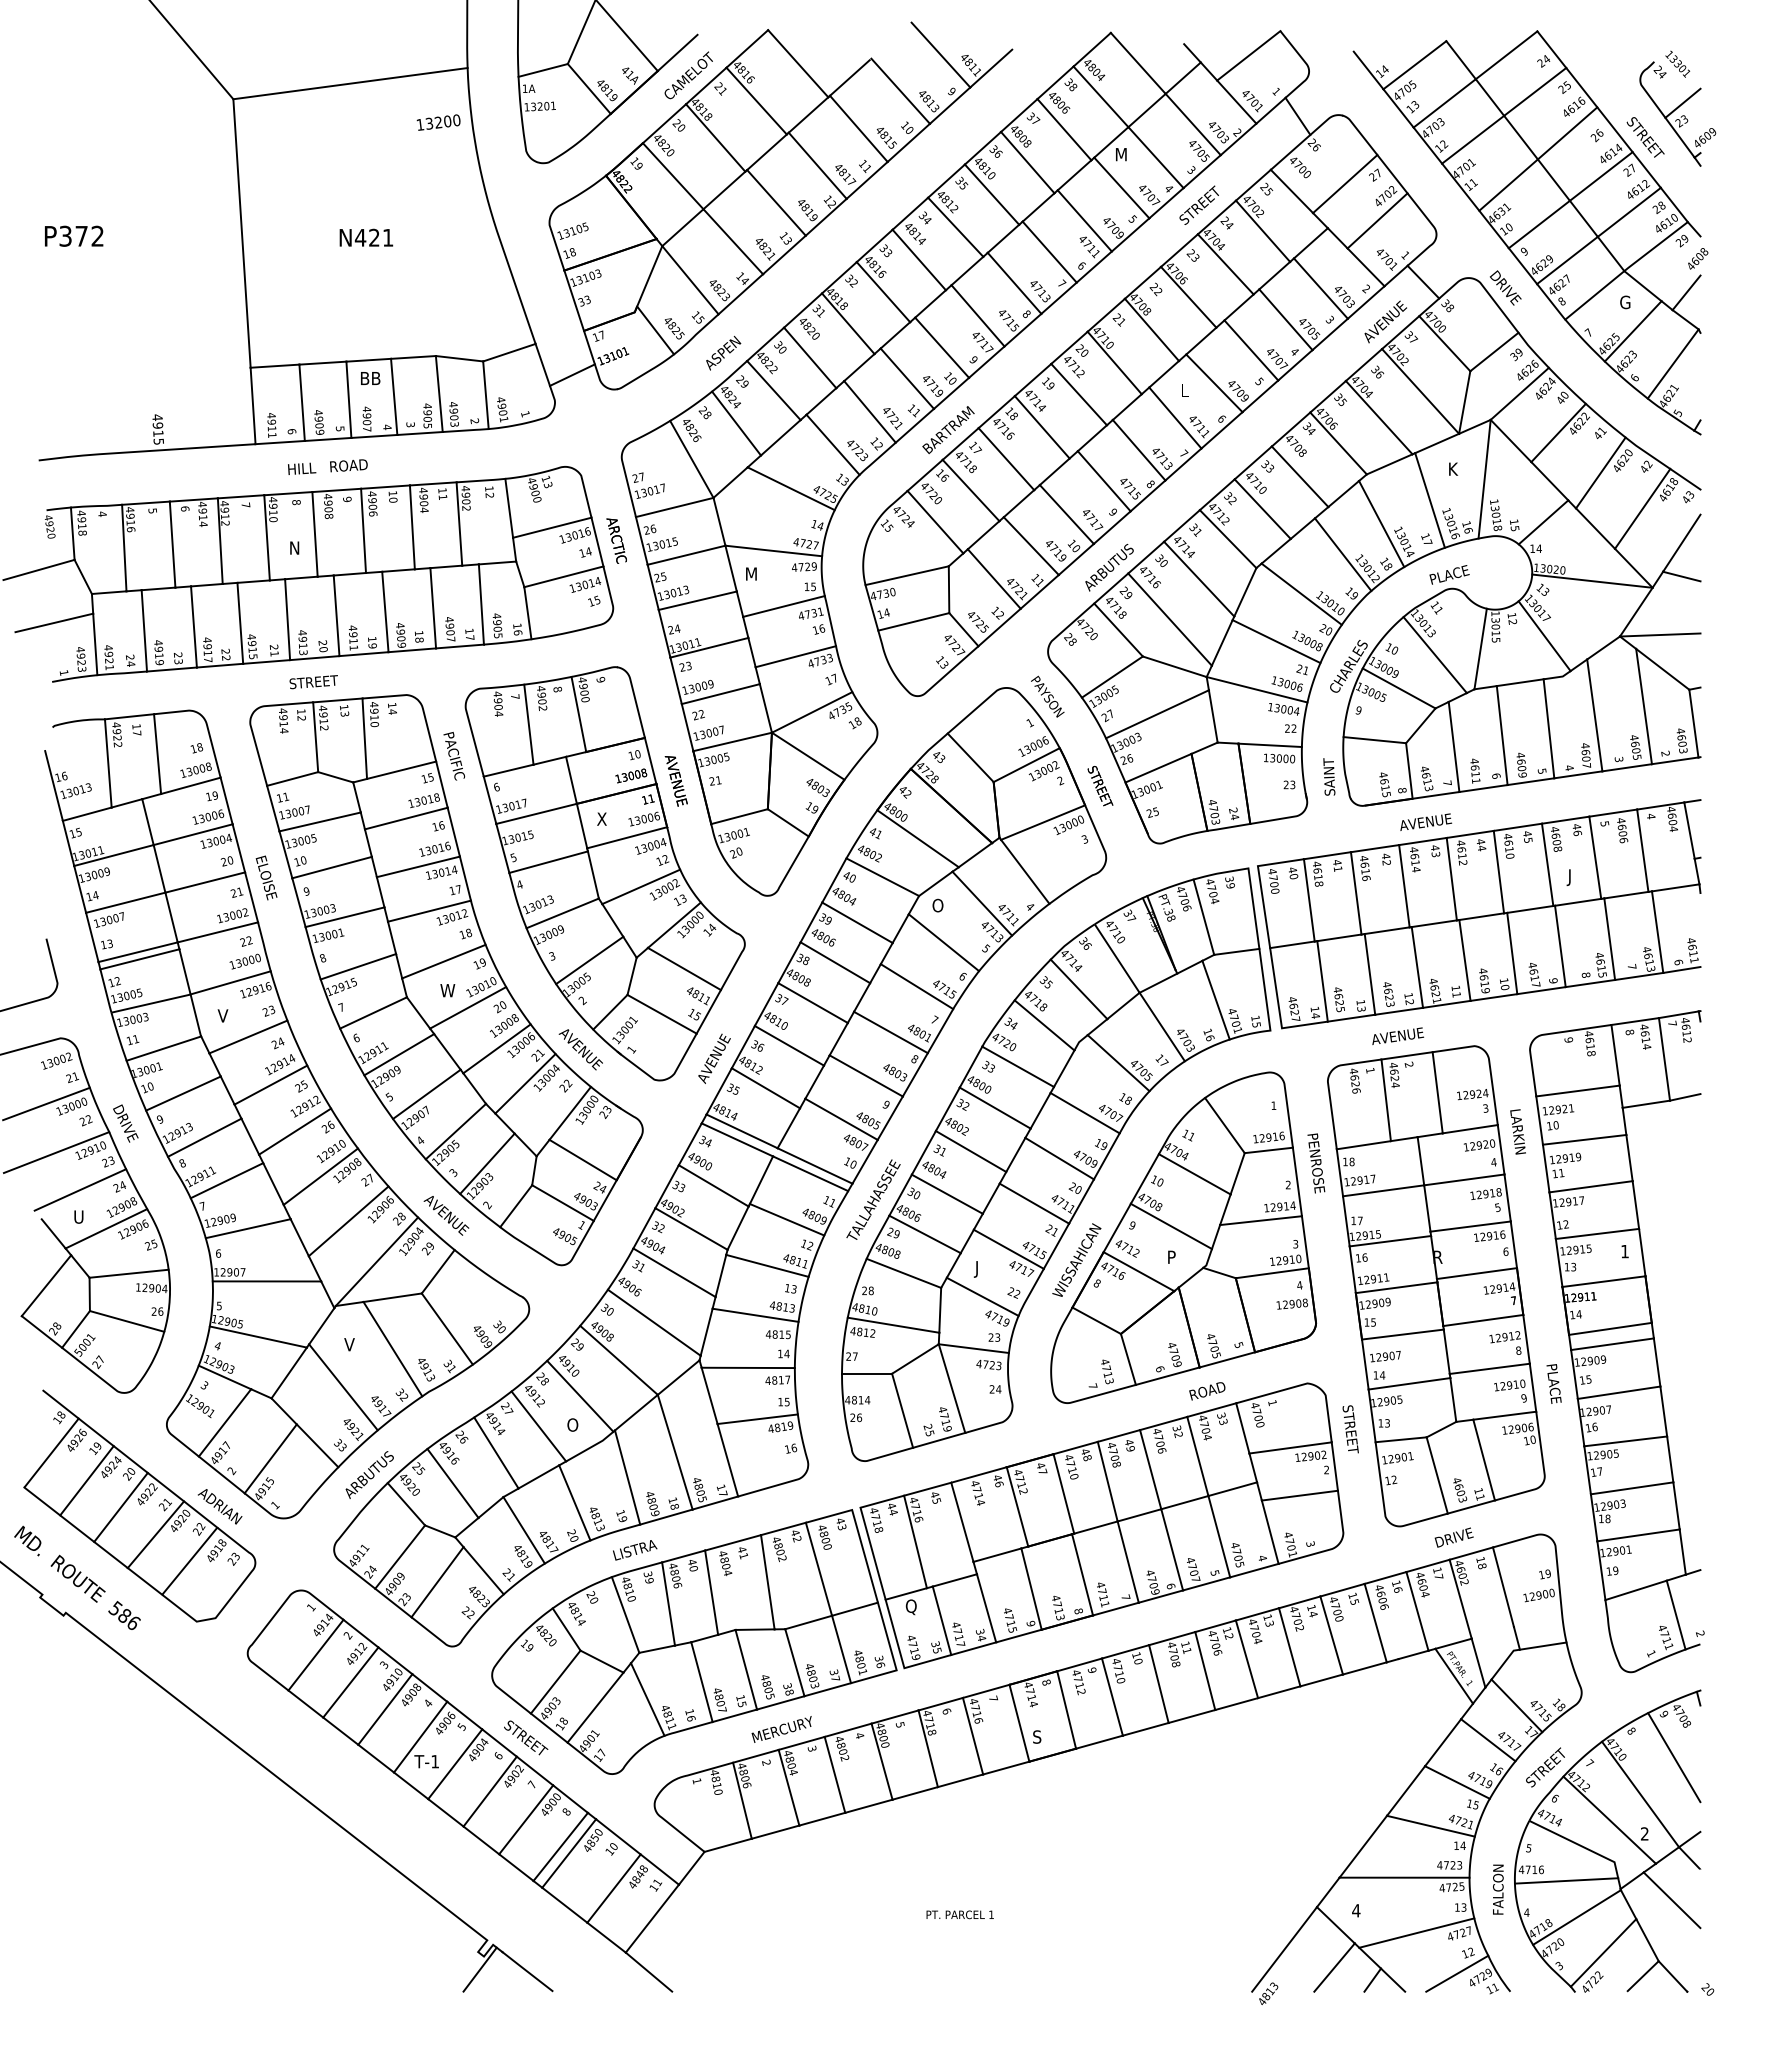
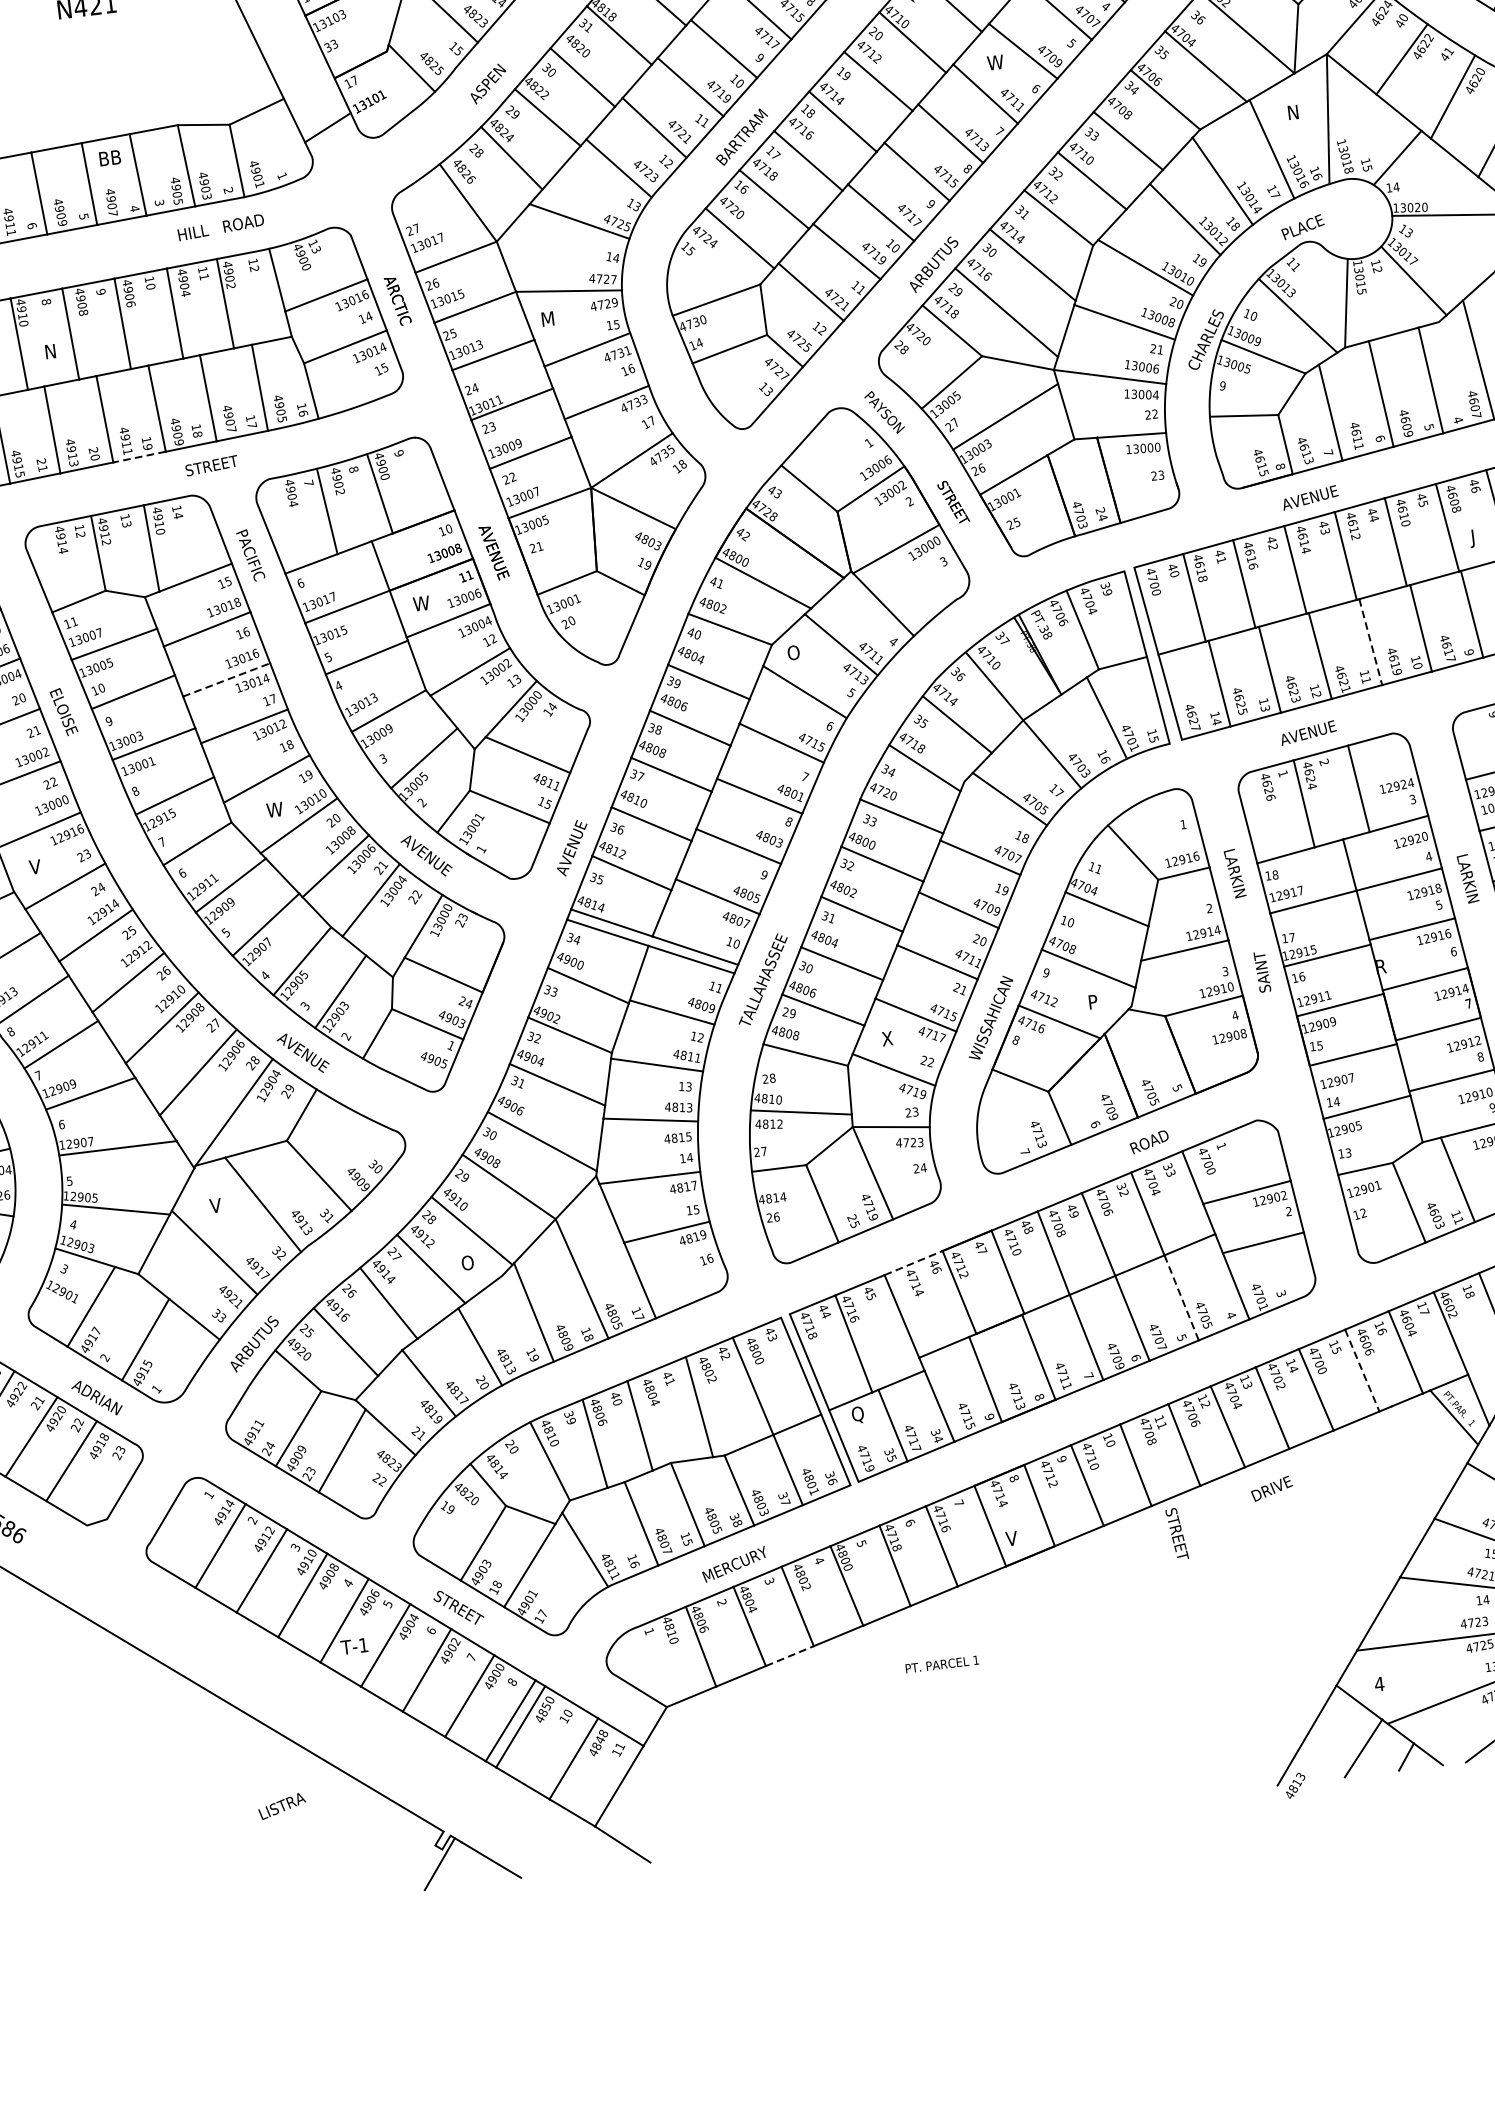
text: (1187, 390) -> (995, 62), L -> W
text: (327, 466) -> (220, 226), moved
text: (1453, 468) -> (1293, 111), K -> N
line: (363, 654) -> (139, 457), solid -> dashed
text: (313, 682) -> (211, 466), moved
text: (1329, 776) -> (1262, 971), moved
text: (604, 818) -> (421, 602), X -> W
line: (418, 866) -> (226, 679), solid -> dashed
line: (1464, 960) -> (1370, 642), solid -> dashed
text: (1517, 1131) -> (1467, 878), moved
text: (1316, 1163) -> (1237, 881), PENROSE -> LARKIN
text: (978, 1269) -> (885, 1040), J -> X
text: (1350, 1429) -> (1176, 1534), moved
line: (978, 1475) -> (913, 1263), solid -> dashed
line: (1219, 1537) -> (1181, 1298), solid -> dashed
text: (1453, 1537) -> (1271, 1488), moved
text: (635, 1550) -> (282, 1806), moved
line: (1375, 1623) -> (1362, 1371), solid -> dashed
text: (1037, 1736) -> (1011, 1538), S -> V
line: (822, 1819) -> (790, 1656), solid -> dashed
text: (959, 1914) -> (941, 1664), moved

